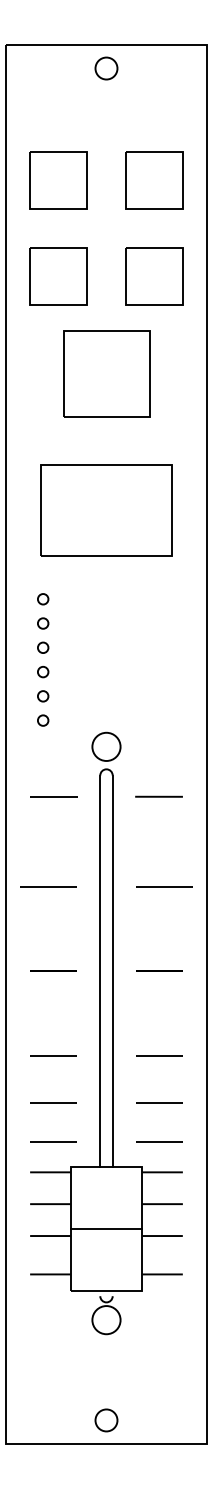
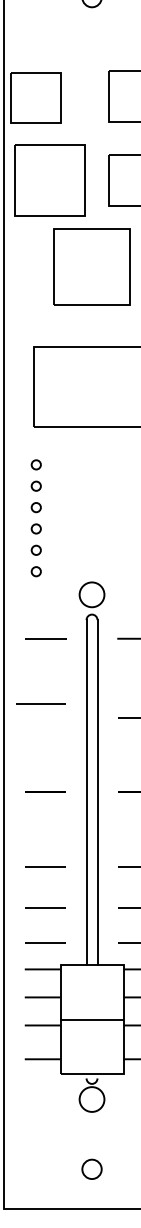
part: (58, 180) -> (35, 97), moved
part: (58, 276) -> (49, 180), size x1.4
line: (48, 886) -> (40, 703), moved
circle: (106, 1420) -> (92, 1169), moved

